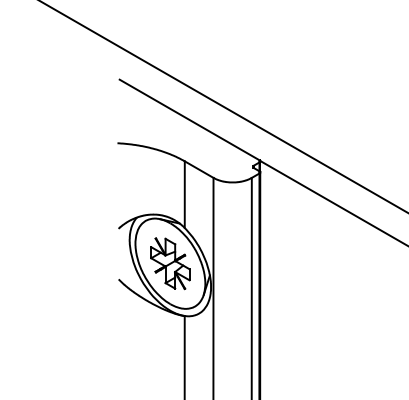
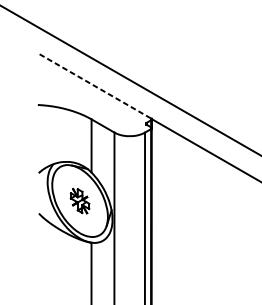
line: (189, 119) -> (95, 86), solid -> dashed
part: (170, 263) -> (80, 200), size x0.6

